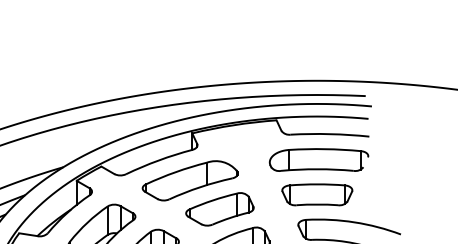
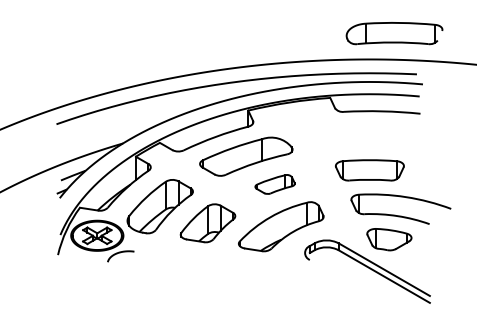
part: (318, 160) -> (394, 33), moved
part: (219, 209) -> (274, 184), size x0.6

